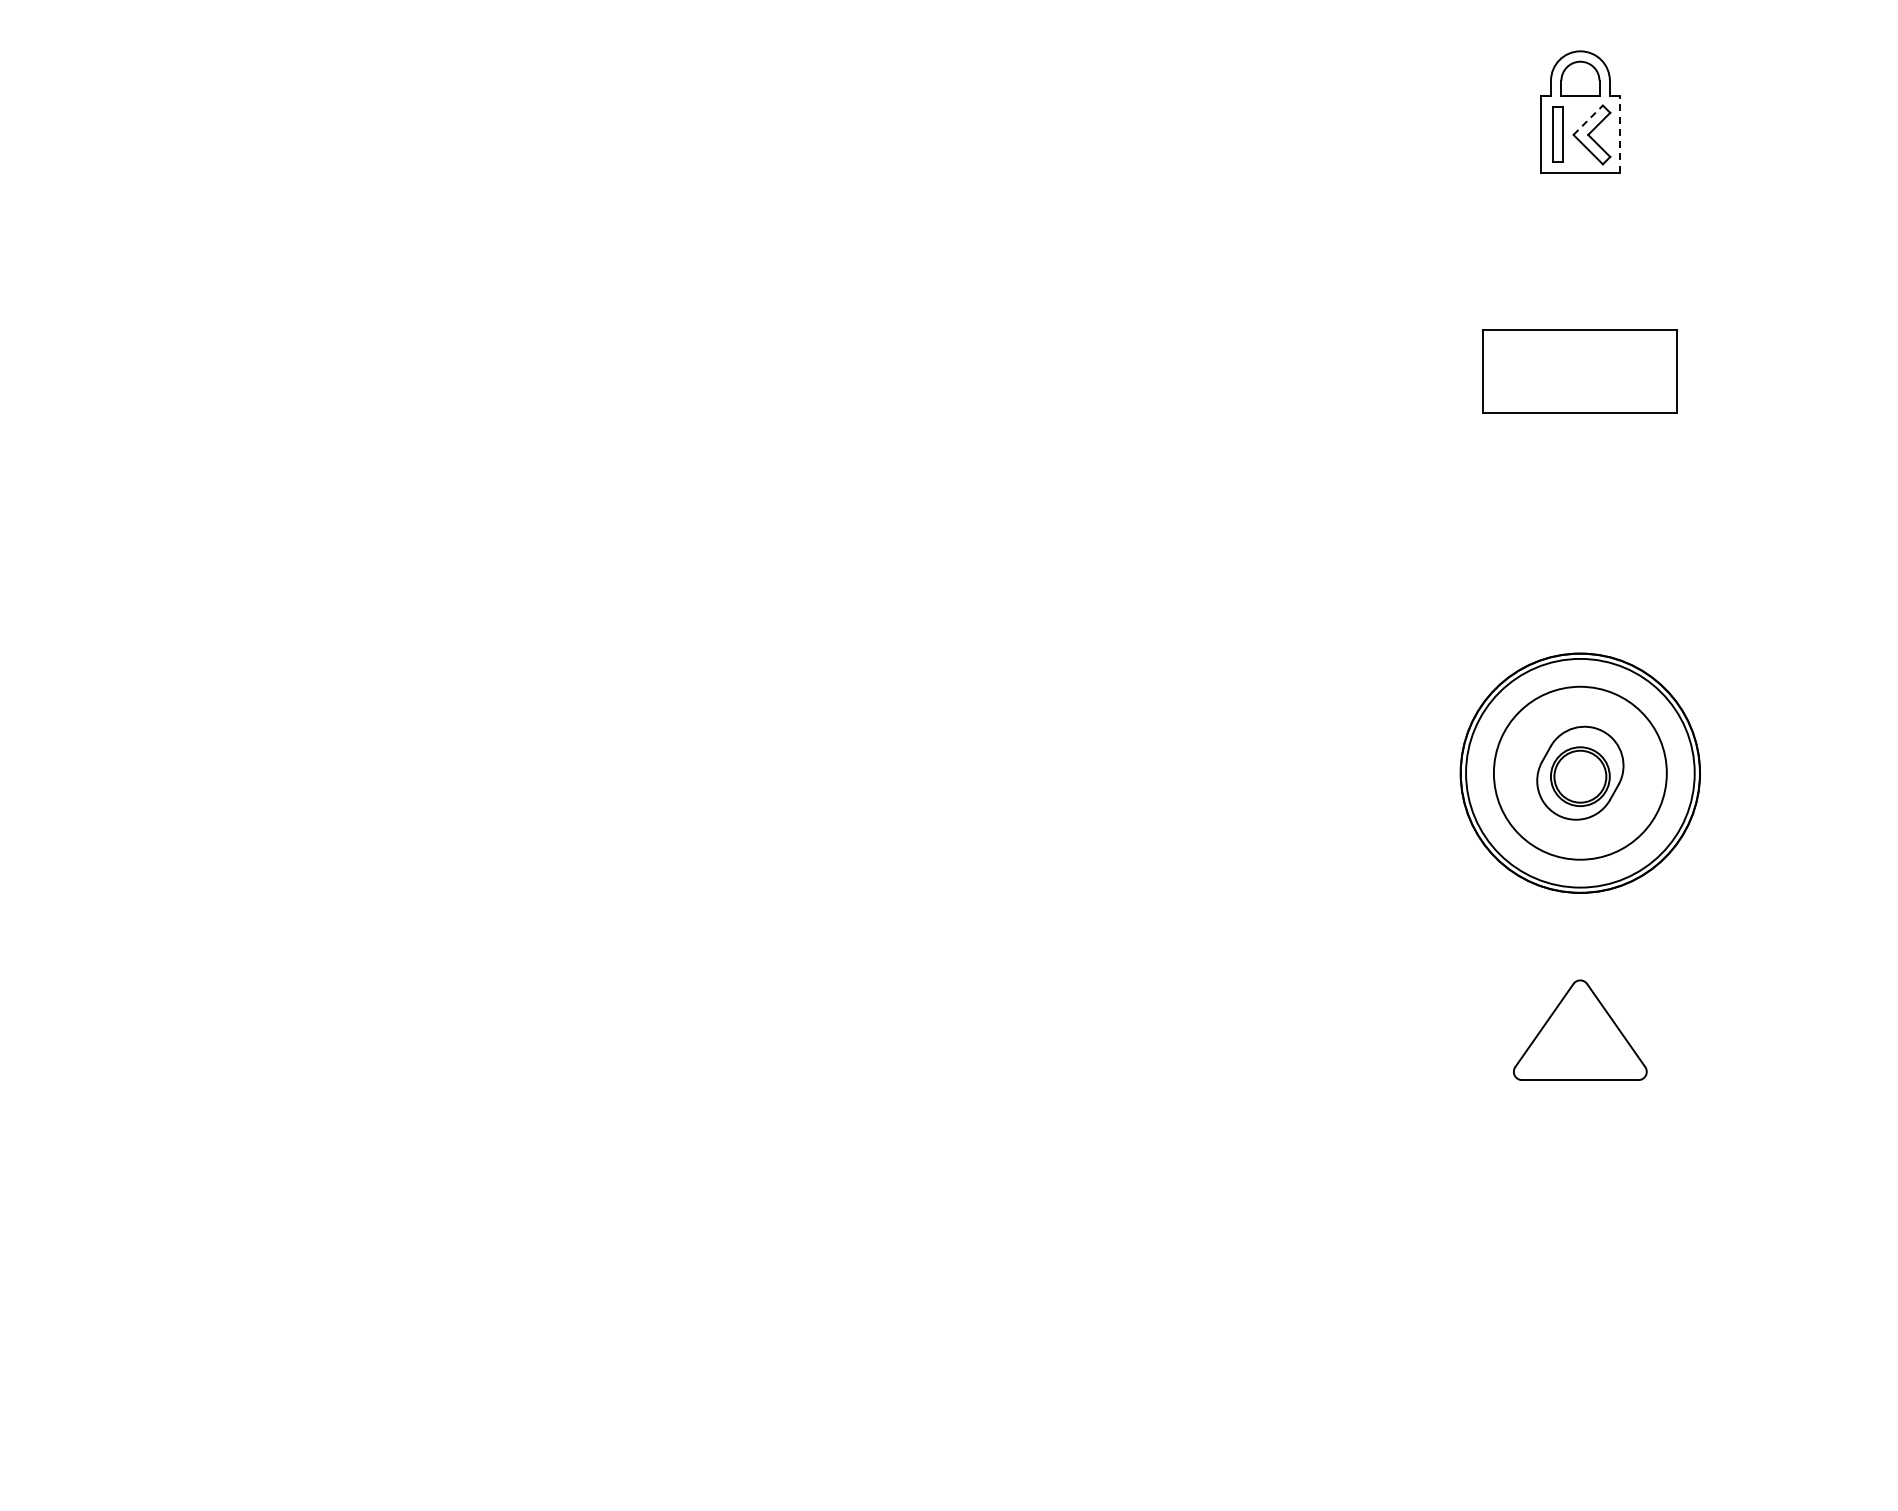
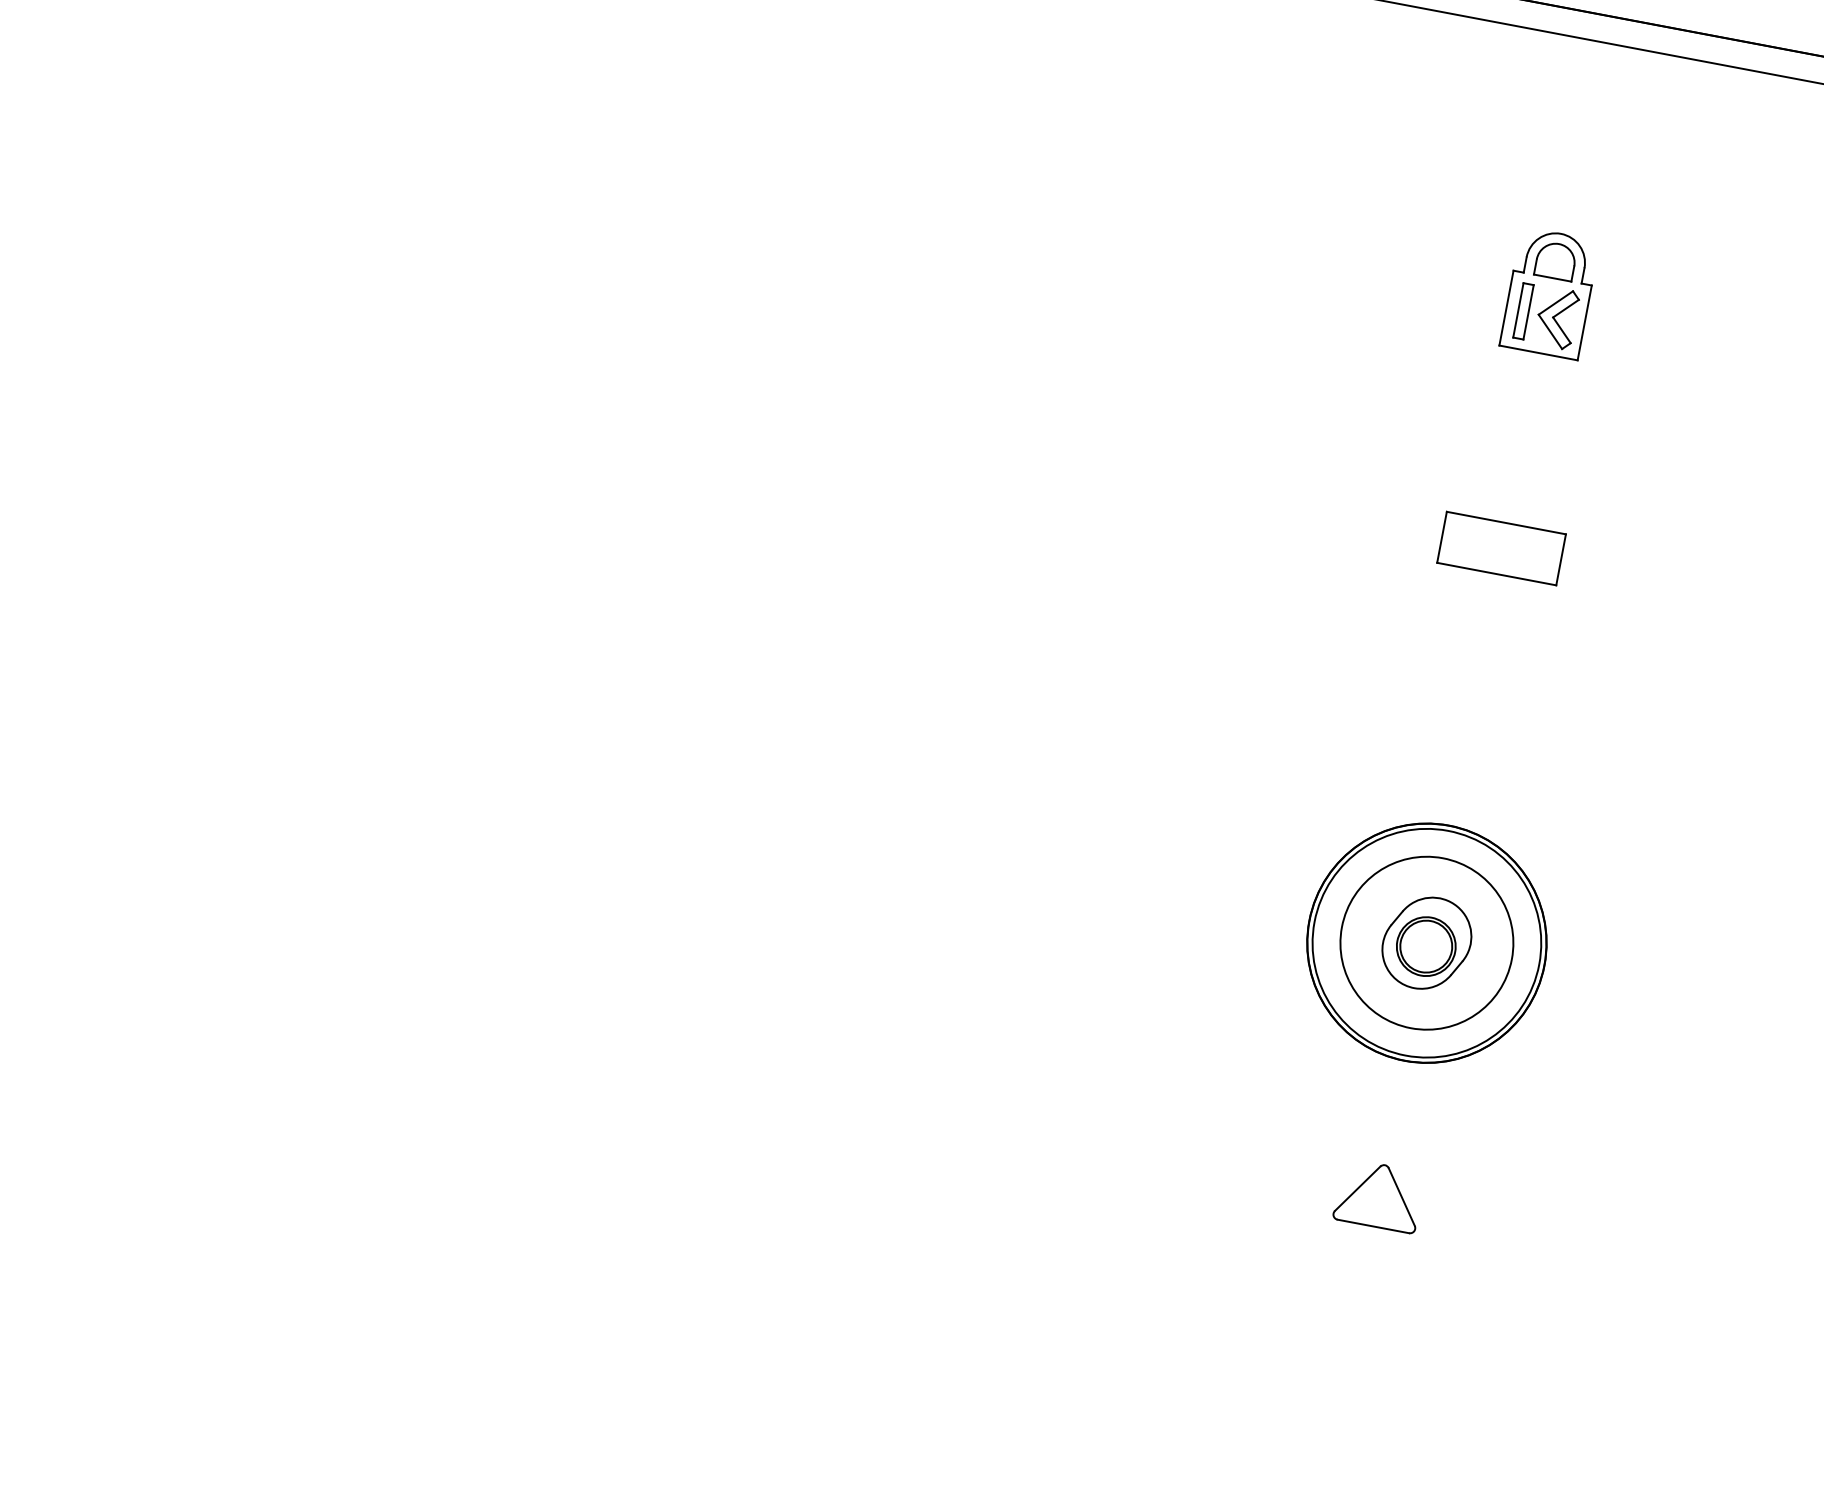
line: (1588, 120) -> (1556, 303), dashed -> solid
line: (1620, 133) -> (1585, 322), dashed -> solid
part: (1580, 371) -> (1501, 548), size x0.62
part: (1580, 1030) -> (1379, 1196), size x0.62

